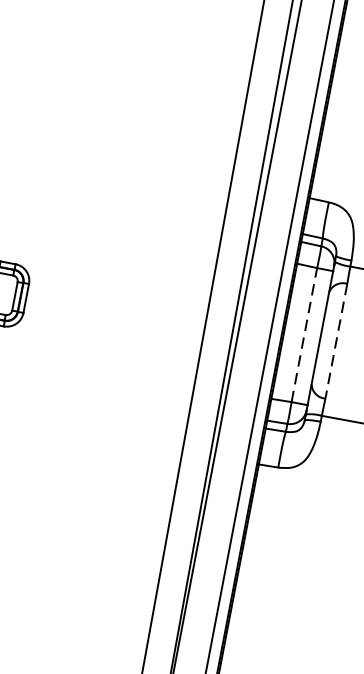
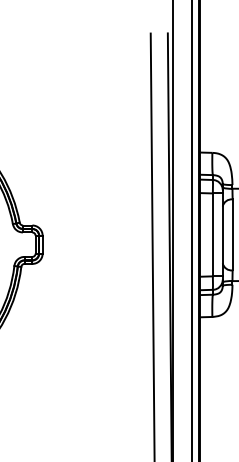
line: (303, 334) -> (212, 234), dashed -> solid
line: (335, 342) -> (232, 235), dashed -> solid

